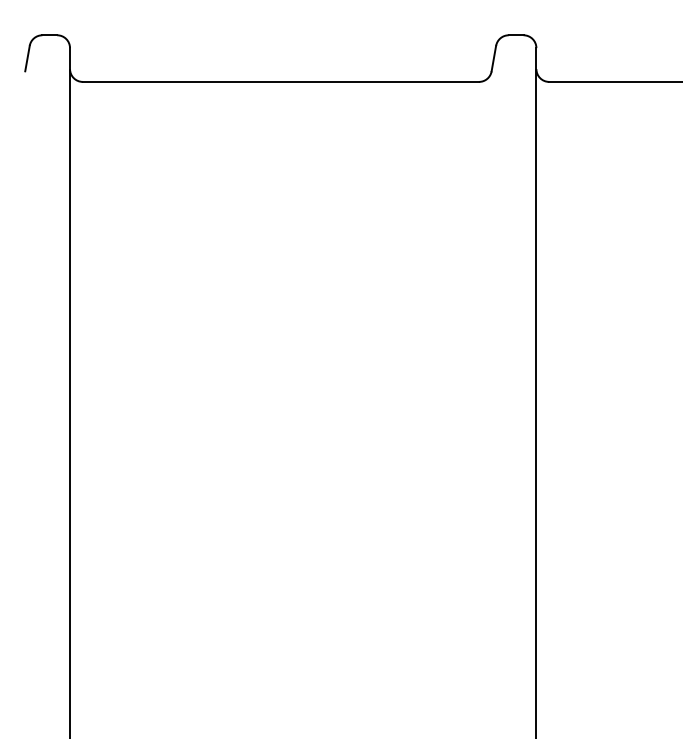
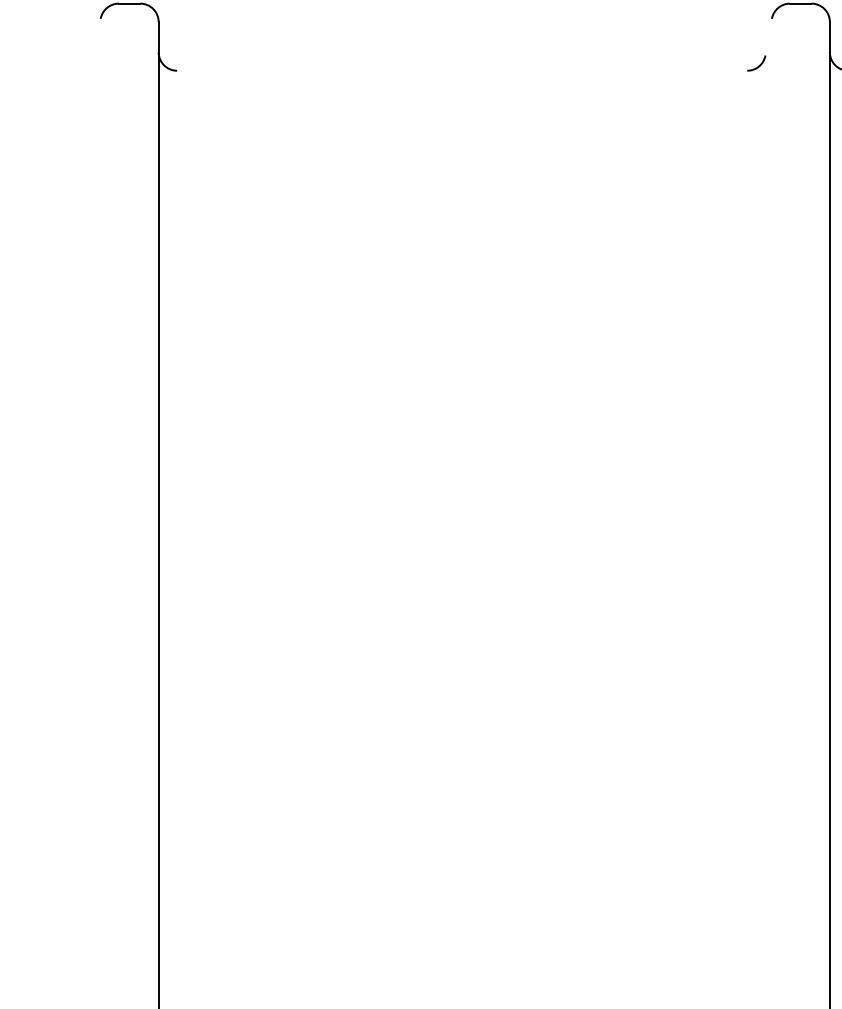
line: (27, 58) -> (97, 37), removed
line: (493, 58) -> (768, 37), removed
line: (280, 81) -> (461, 70), removed

